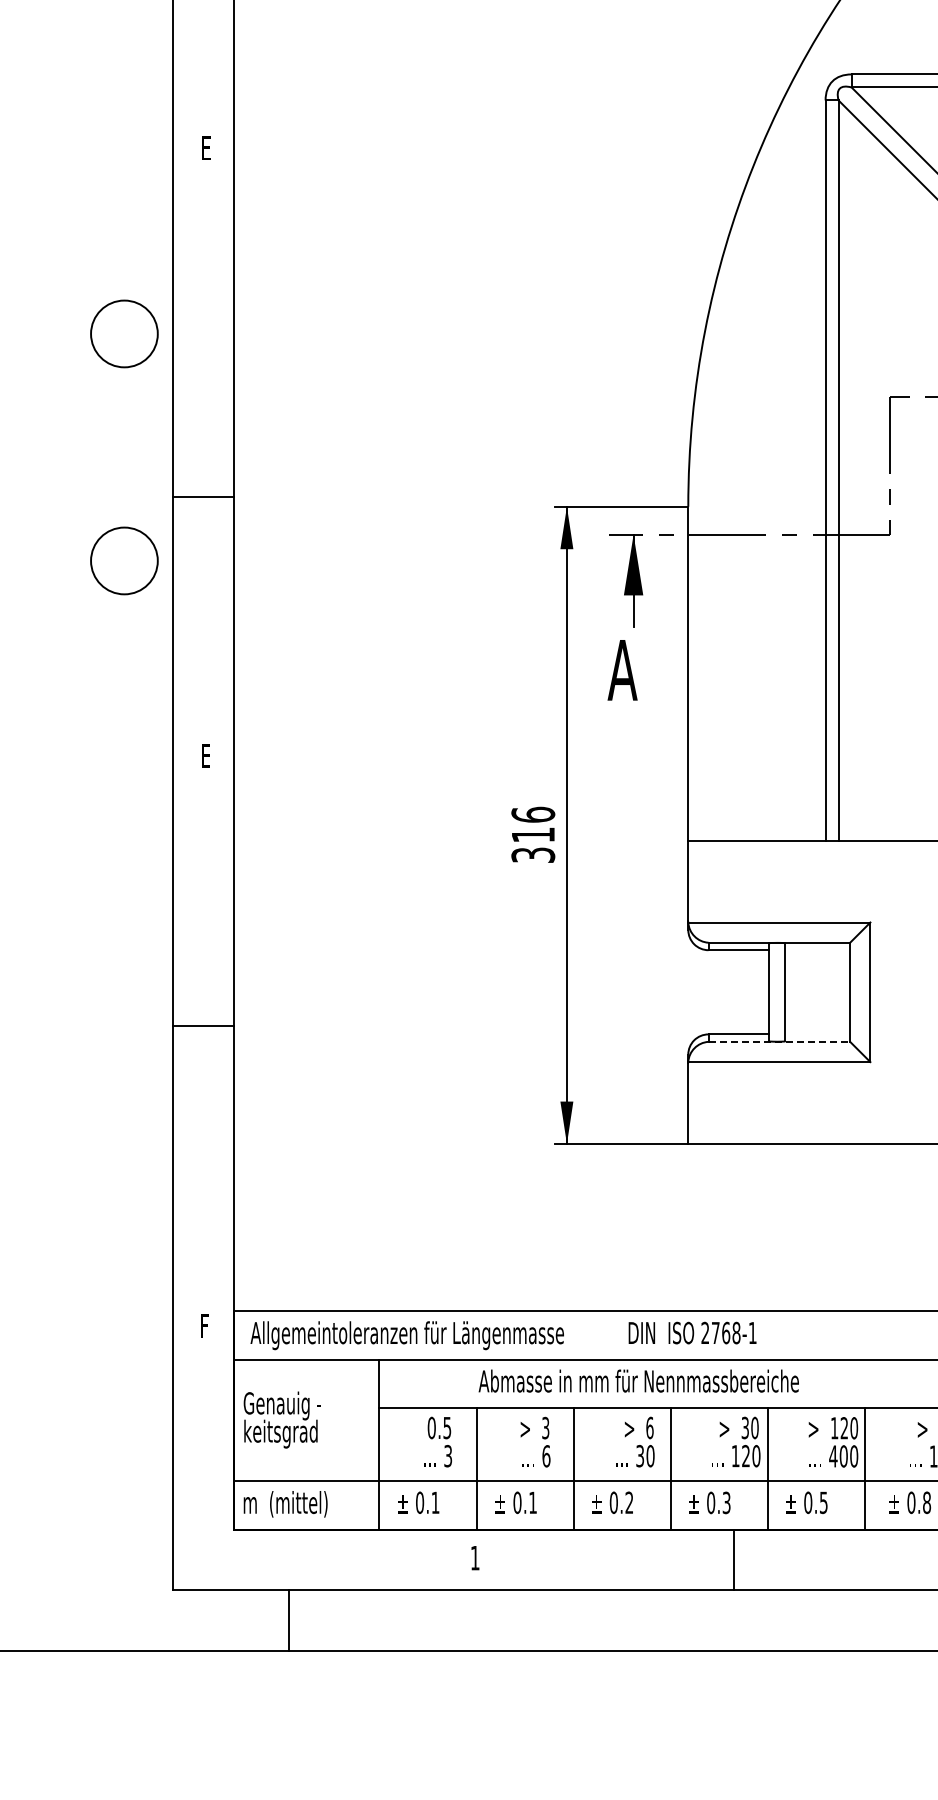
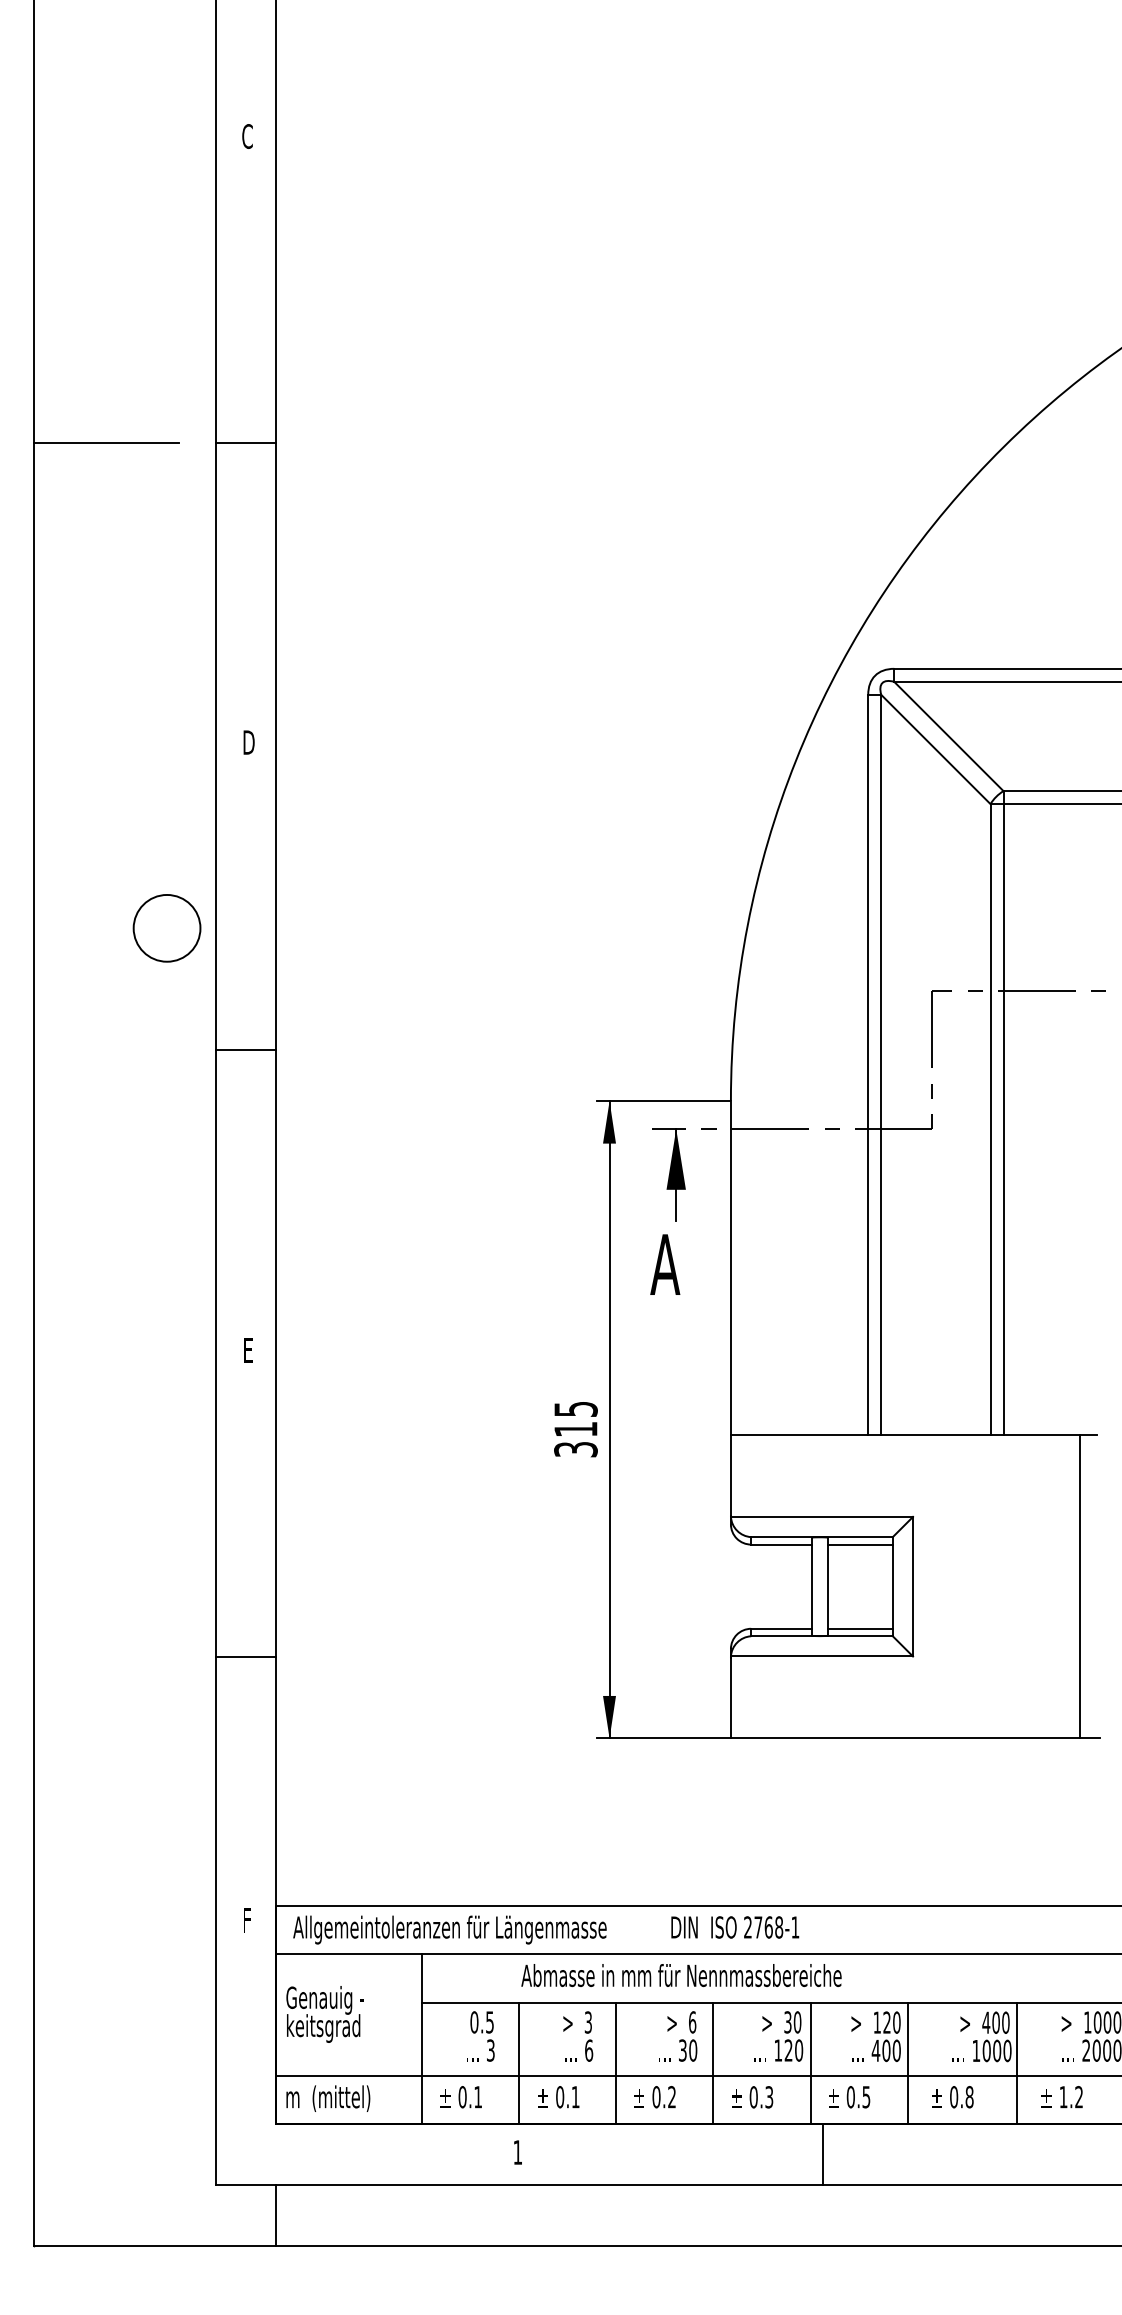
text: (205, 148) -> (248, 742), E -> D
line: (202, 497) -> (245, 1049), moved
circle: (123, 561) -> (166, 1155), removed
text: (532, 815) -> (575, 1409), 316 -> 315
line: (817, 950) -> (860, 1544), added
line: (202, 1026) -> (245, 1656), moved
line: (817, 1034) -> (860, 1628), added
line: (778, 1042) -> (821, 1636), dashed -> solid
line: (733, 1560) -> (822, 2154), moved
line: (288, 1620) -> (276, 2214), moved

